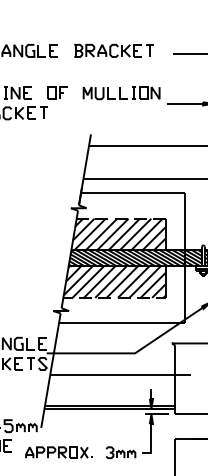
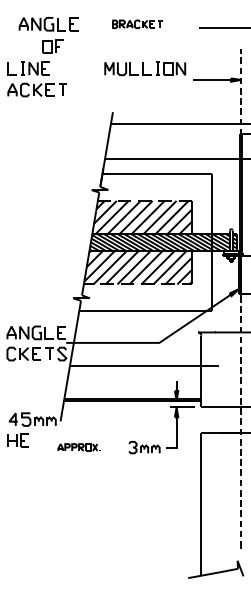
part: (114, 51) -> (137, 24), size x0.6
part: (56, 92) -> (52, 46), moved
part: (58, 452) -> (78, 447), size x0.6

